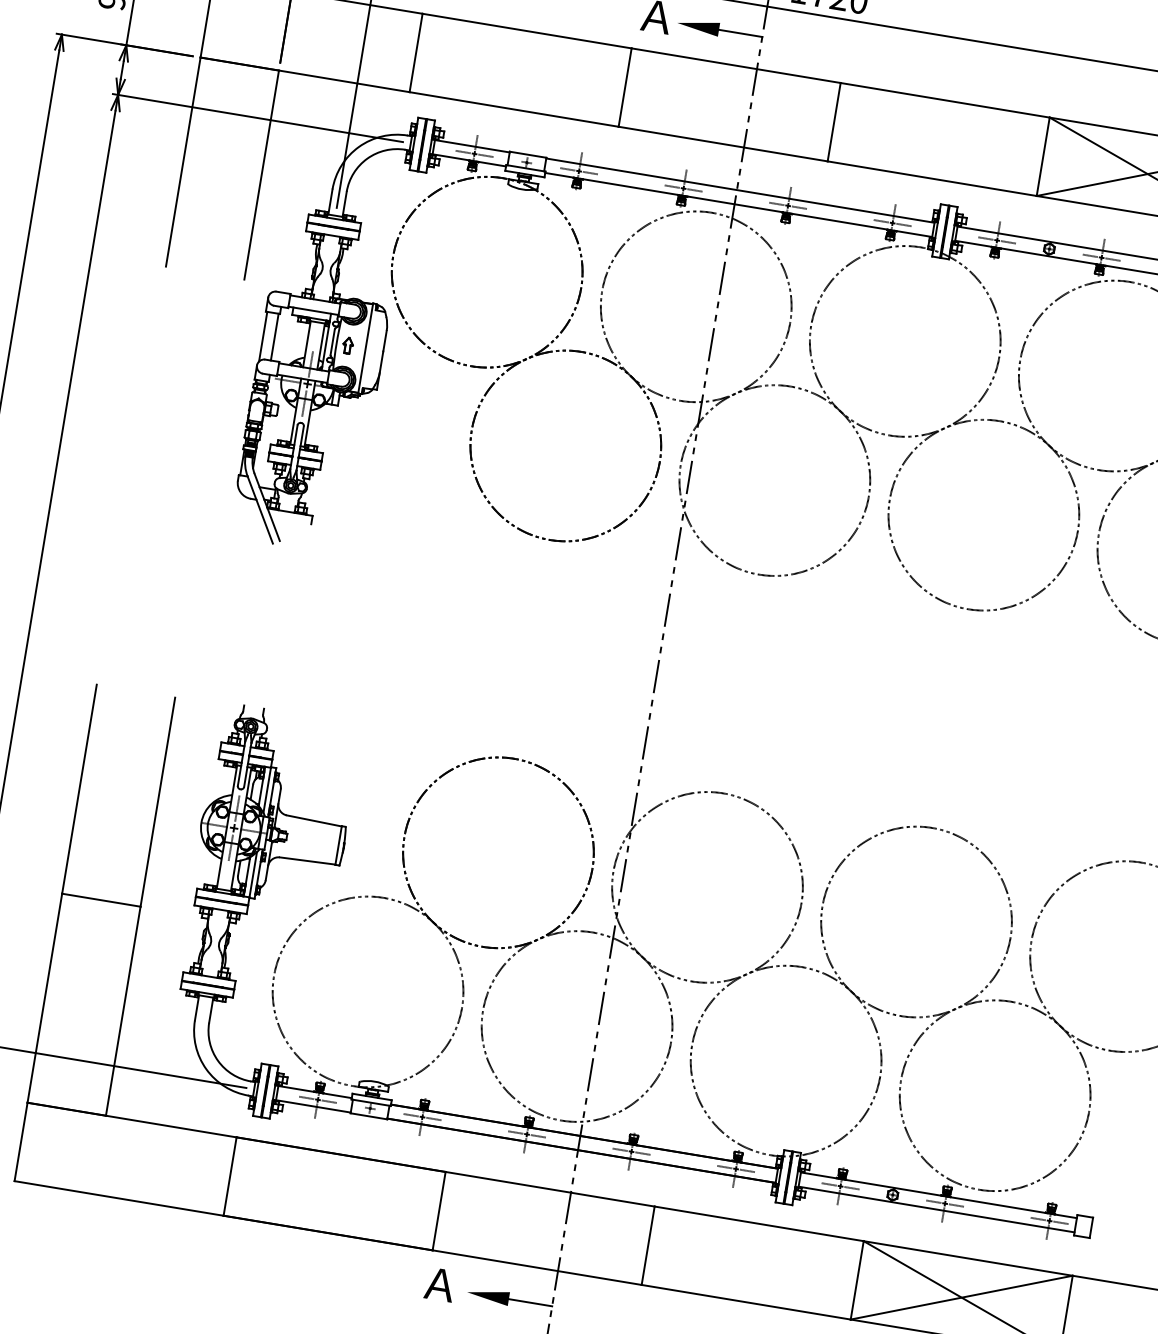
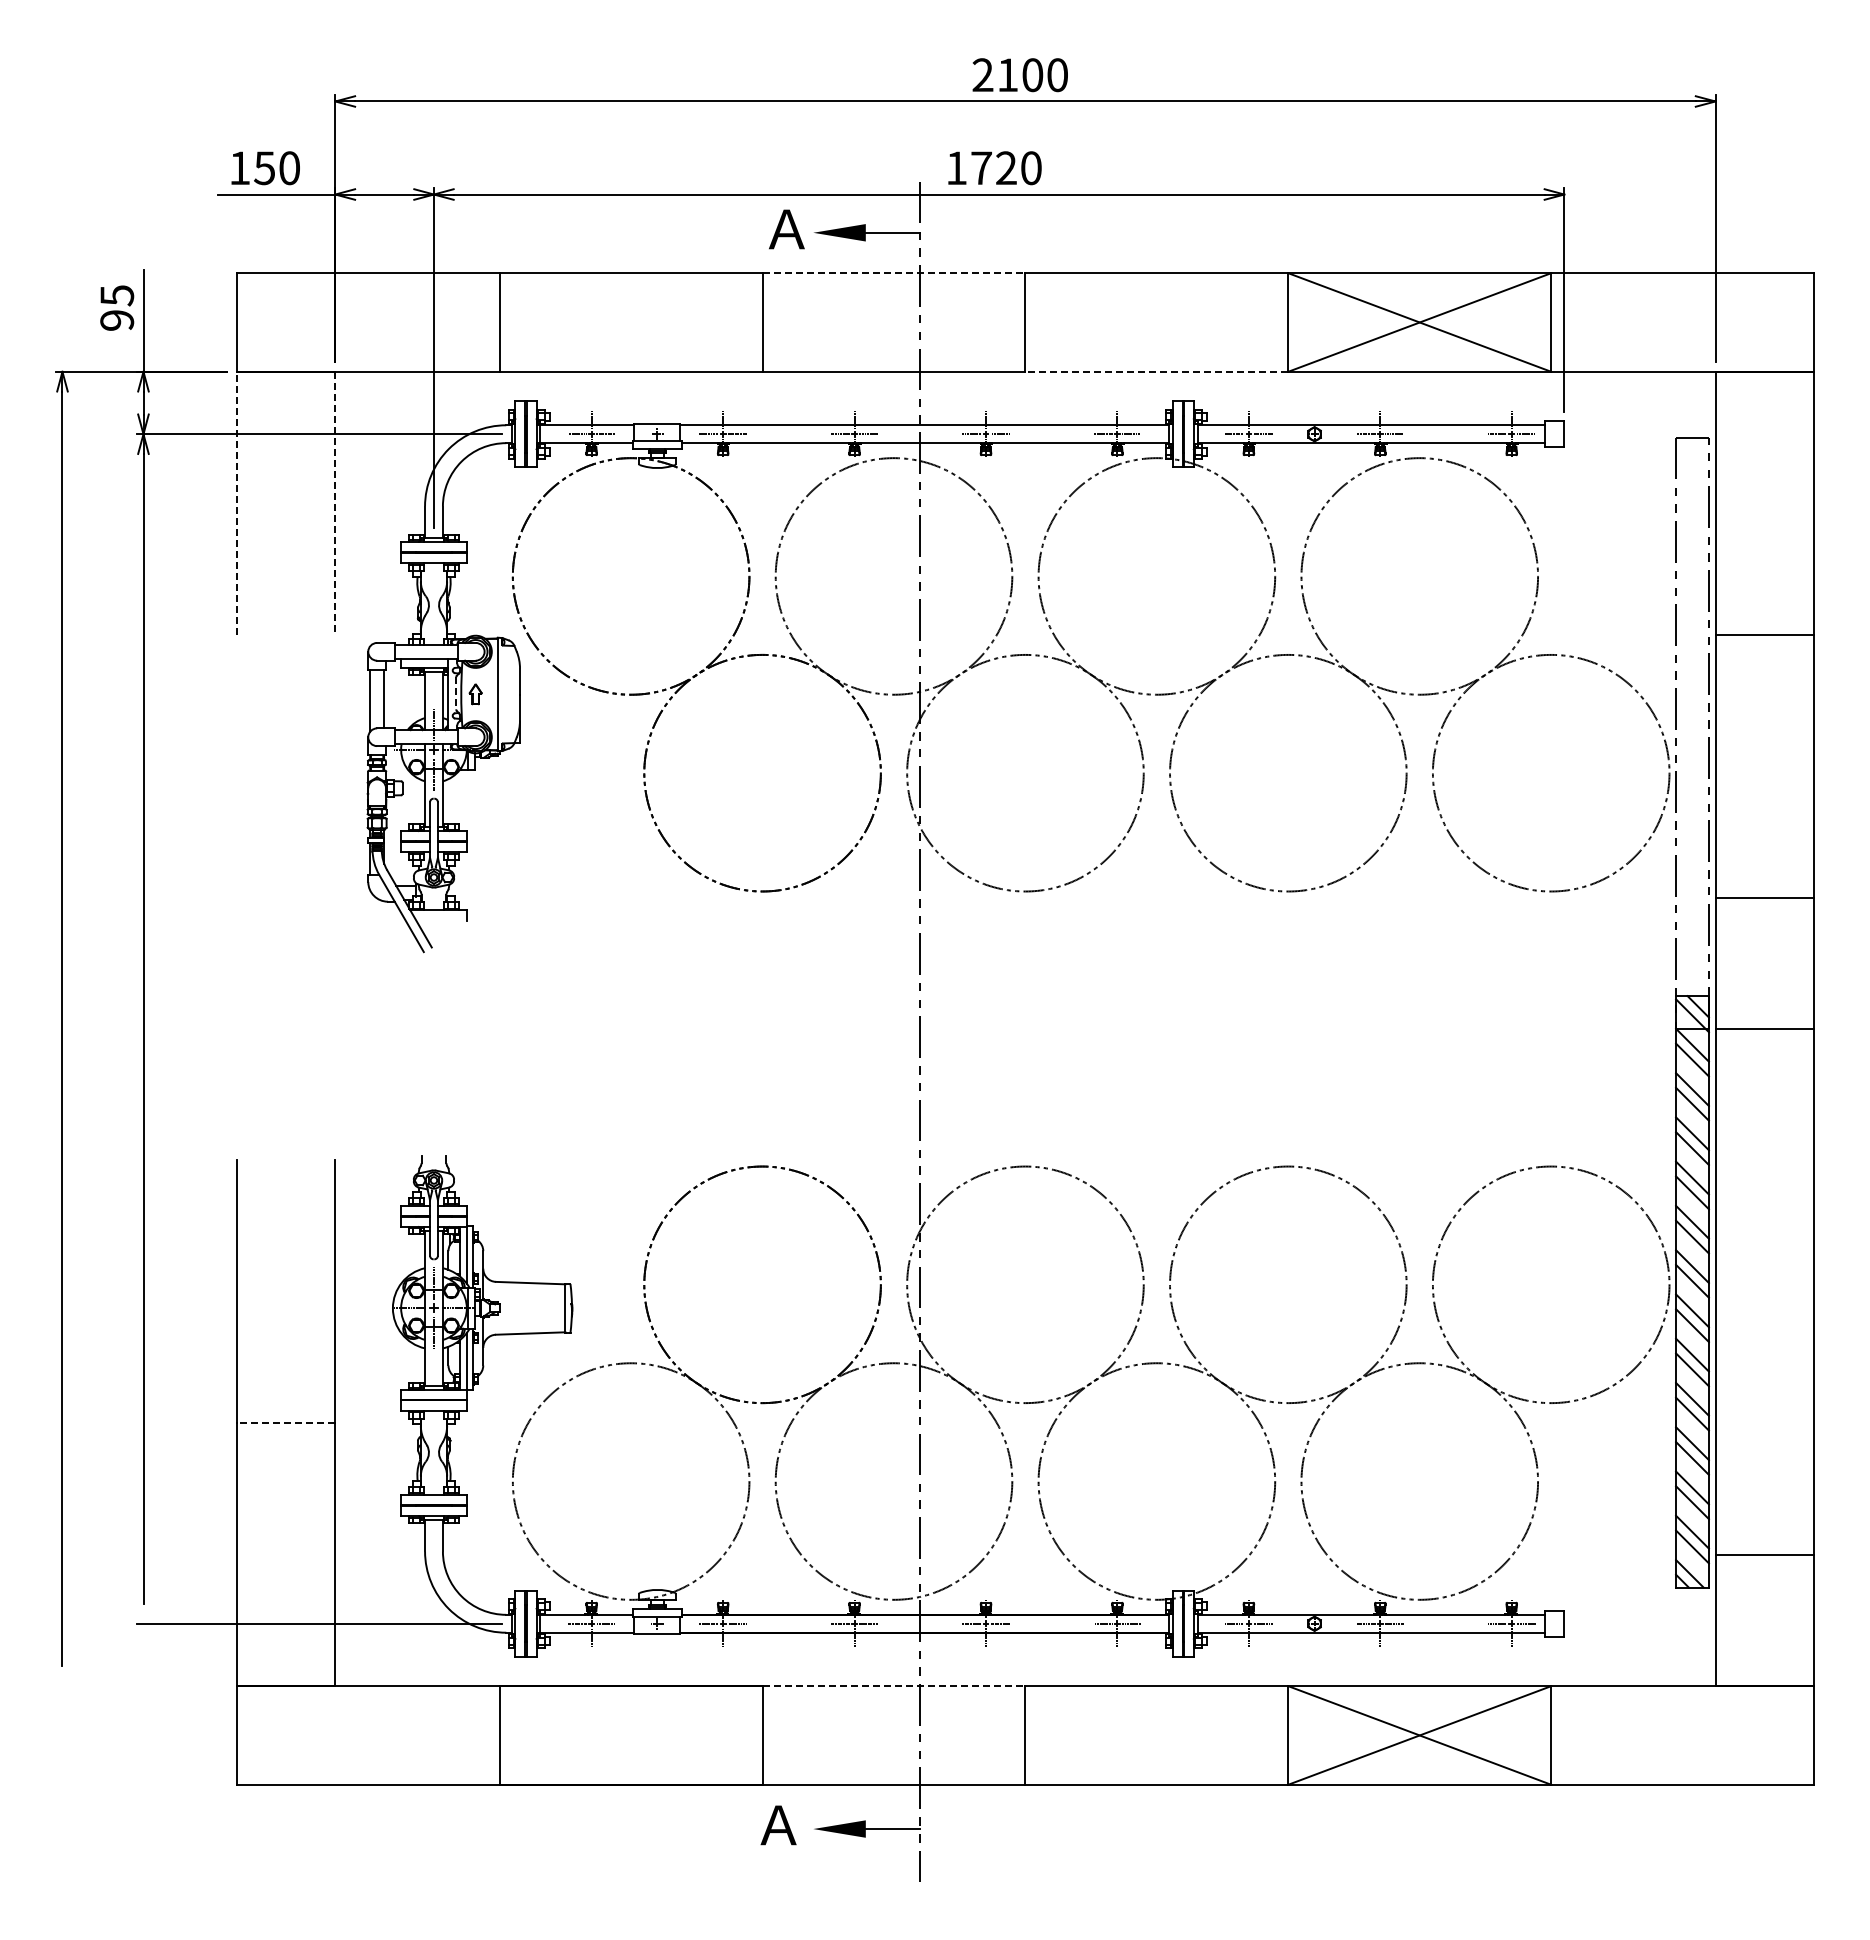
line: (736, 65) -> (894, 273), solid -> dashed
line: (183, 161) -> (236, 502), solid -> dashed
line: (261, 175) -> (335, 503), solid -> dashed
line: (931, 178) -> (1156, 371), solid -> dashed
line: (332, 342) -> (456, 693), solid -> dashed
line: (100, 900) -> (285, 1423), solid -> dashed
line: (550, 1189) -> (894, 1686), solid -> dashed

